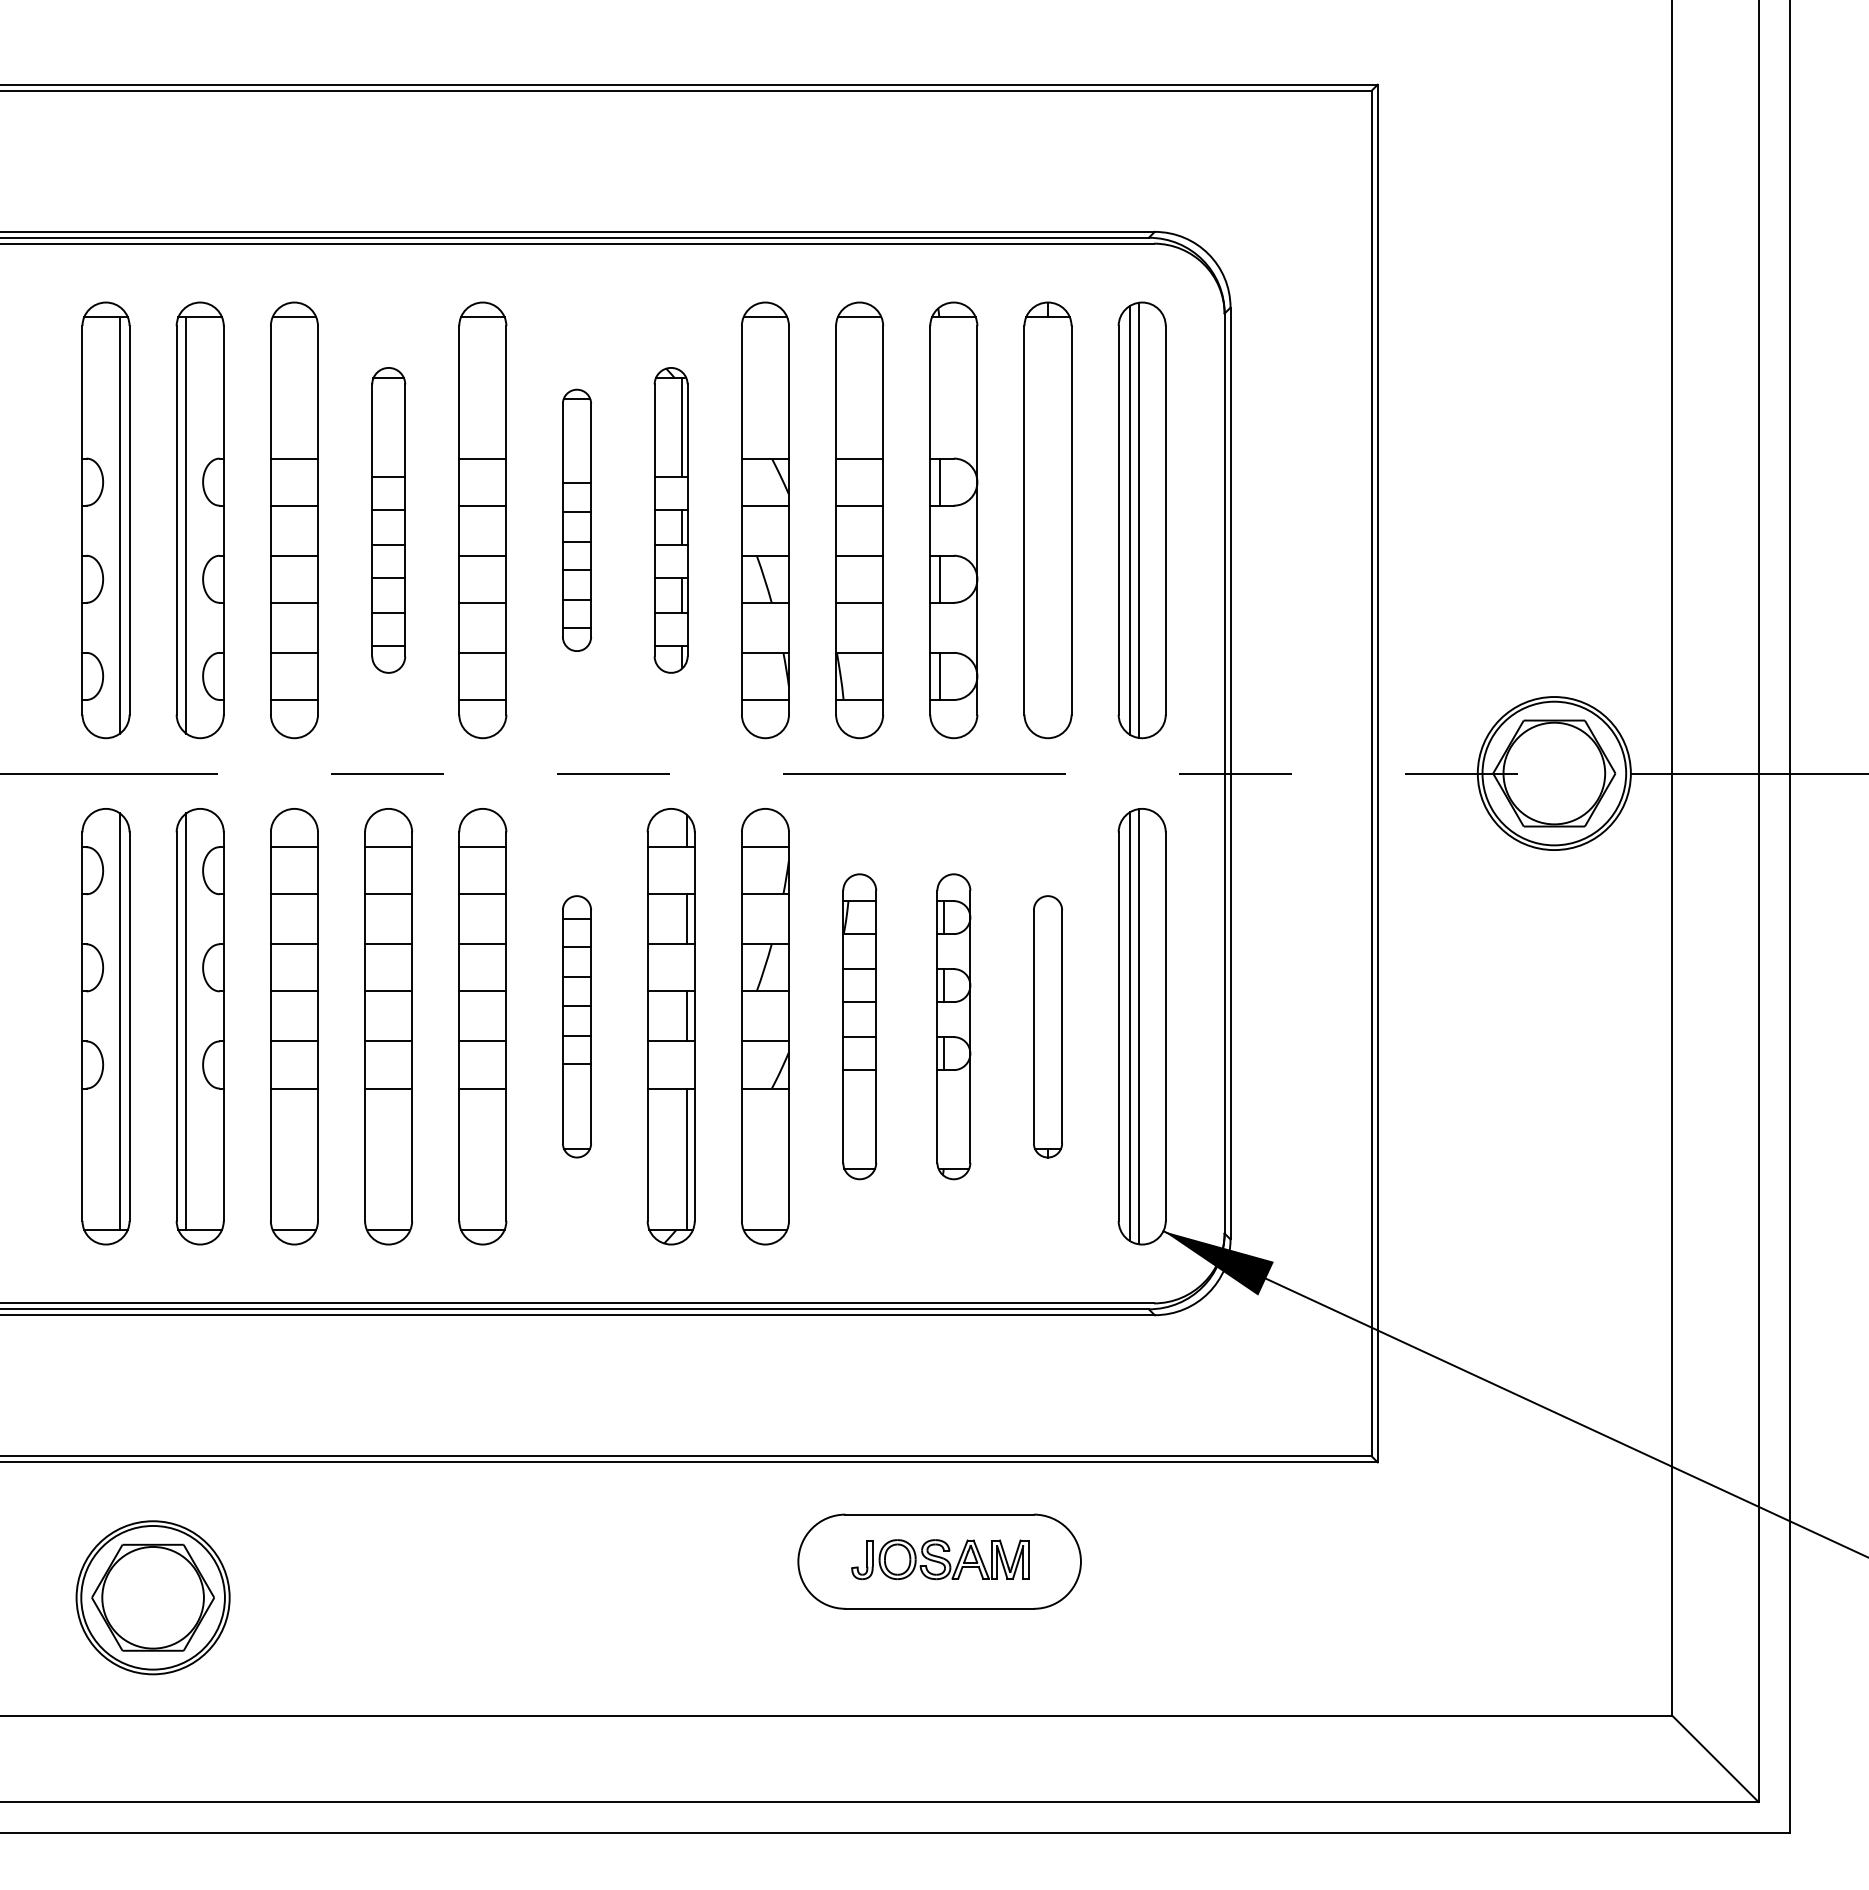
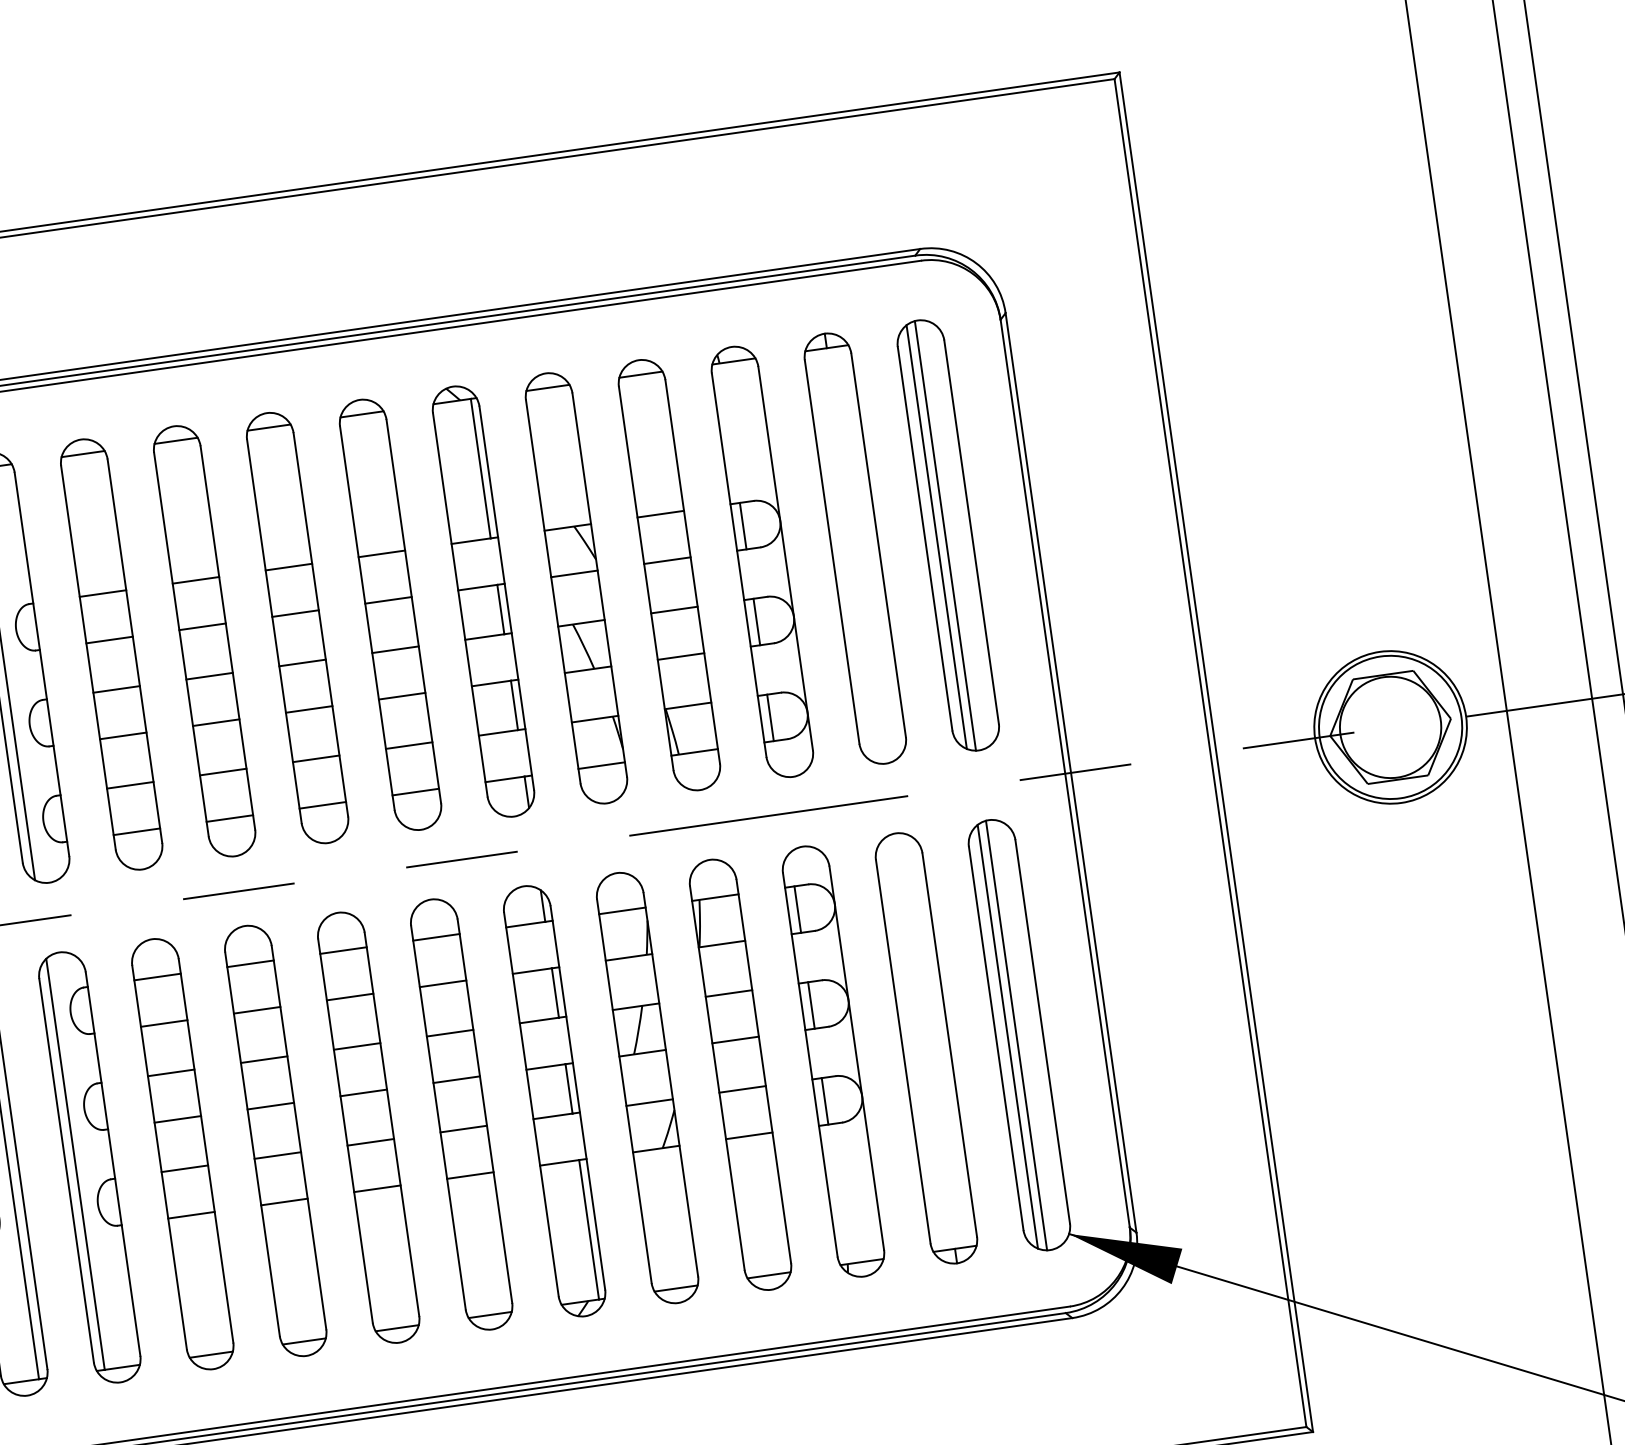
part: (388, 520) -> (204, 641), size x1.43
part: (576, 520) -> (390, 615), size x1.67
part: (670, 520) -> (482, 601), size x1.43
part: (576, 1026) -> (461, 1114), size x1.67
part: (859, 1026) -> (740, 1074), size x1.43
part: (953, 1026) -> (833, 1061), size x1.43
part: (1047, 1026) -> (925, 1048), size x1.67

